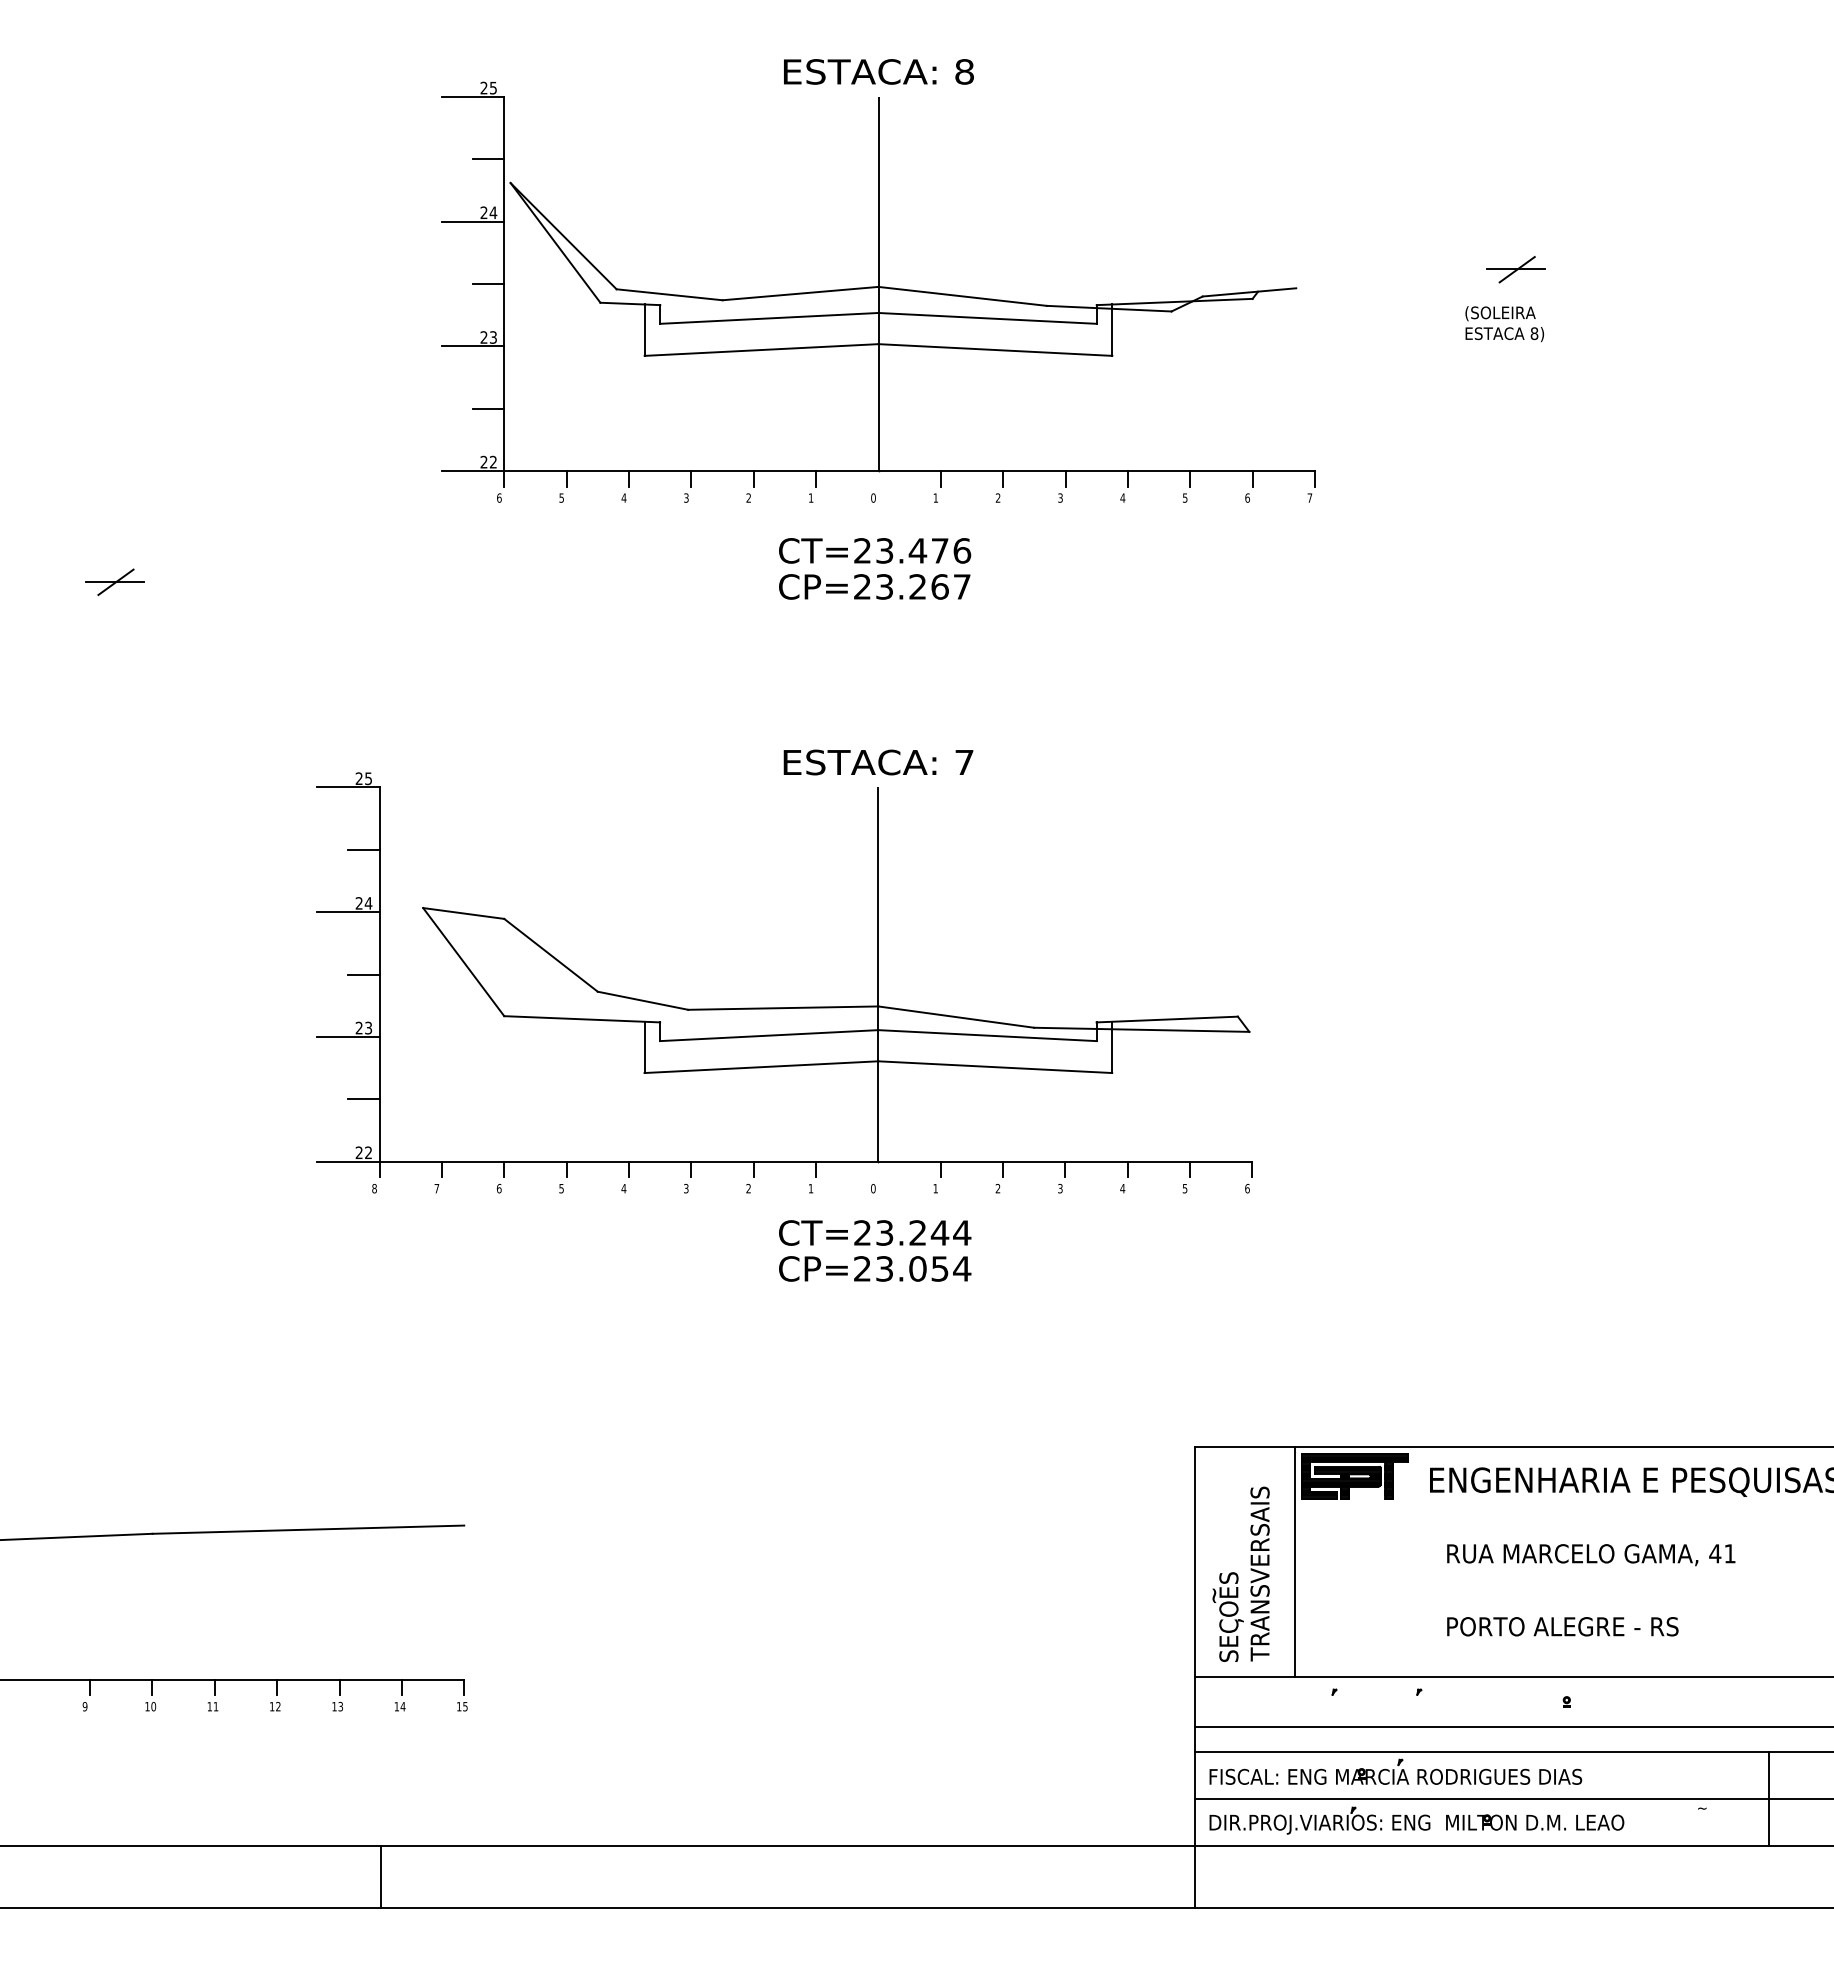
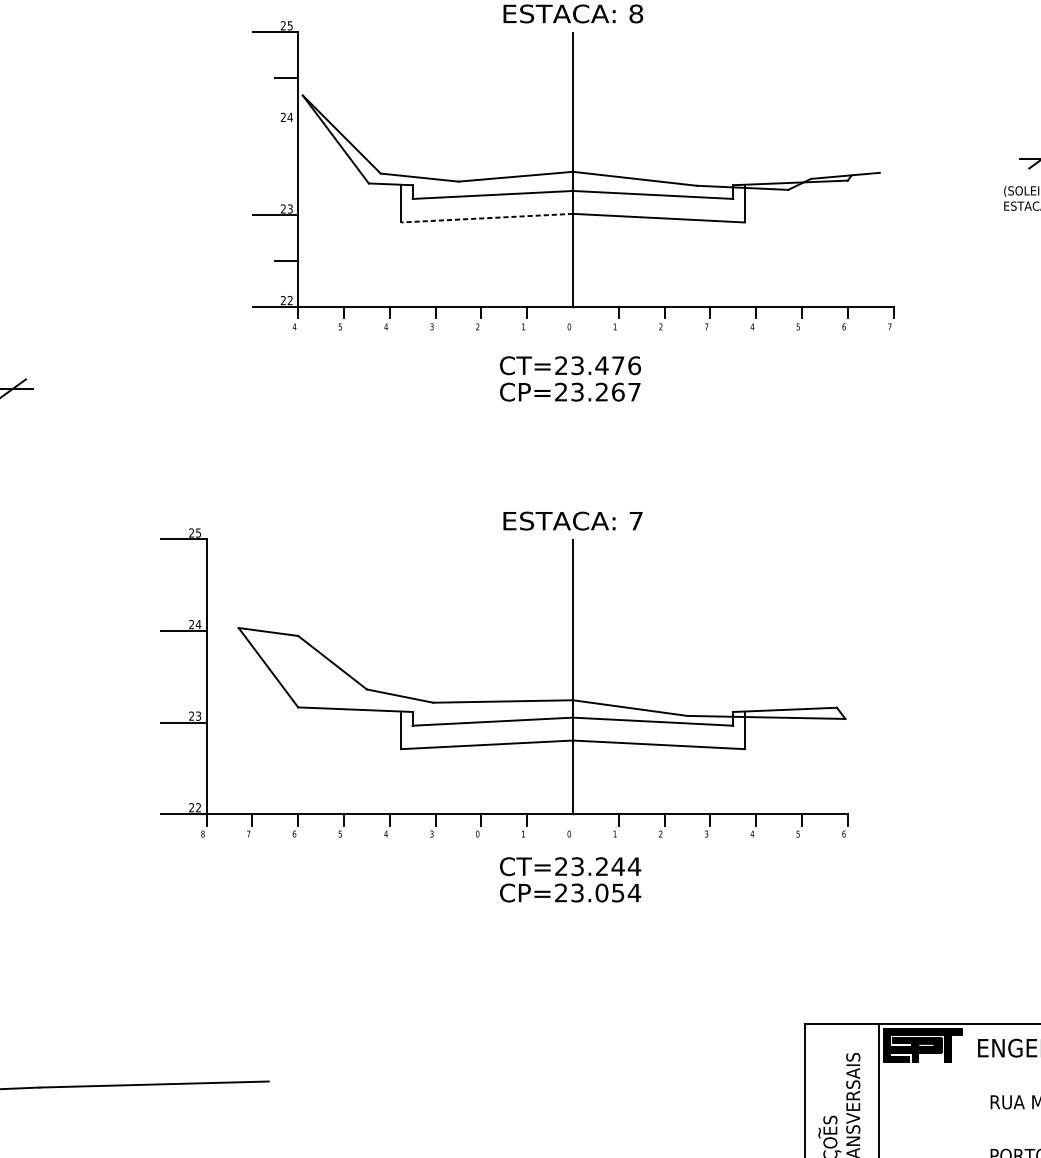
line: (473, 221) -> (275, 123), removed
line: (488, 283) -> (286, 169), removed
line: (761, 350) -> (487, 218), solid -> dashed
text: (498, 497) -> (293, 326), 6 -> 4
text: (1060, 497) -> (706, 326), 3 -> 7
line: (363, 849) -> (194, 585), removed
line: (363, 974) -> (194, 676), removed
line: (363, 1099) -> (194, 768), removed
text: (748, 1188) -> (477, 833), 2 -> 0

